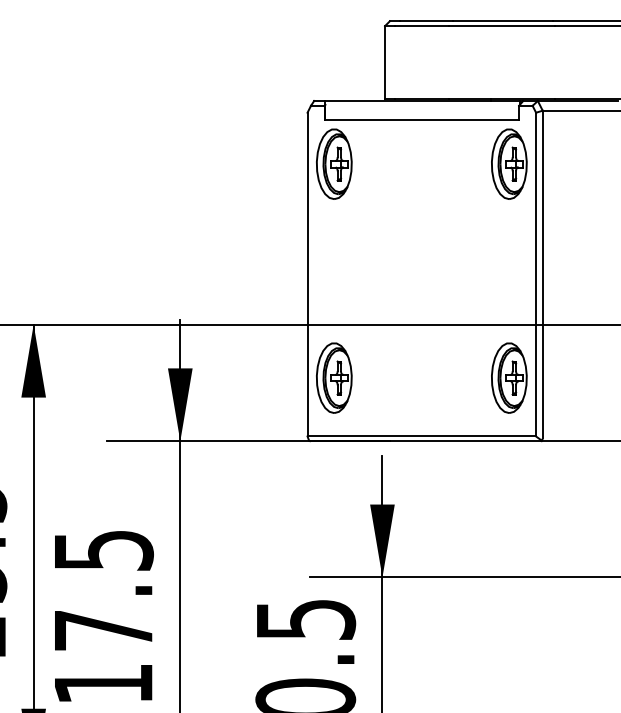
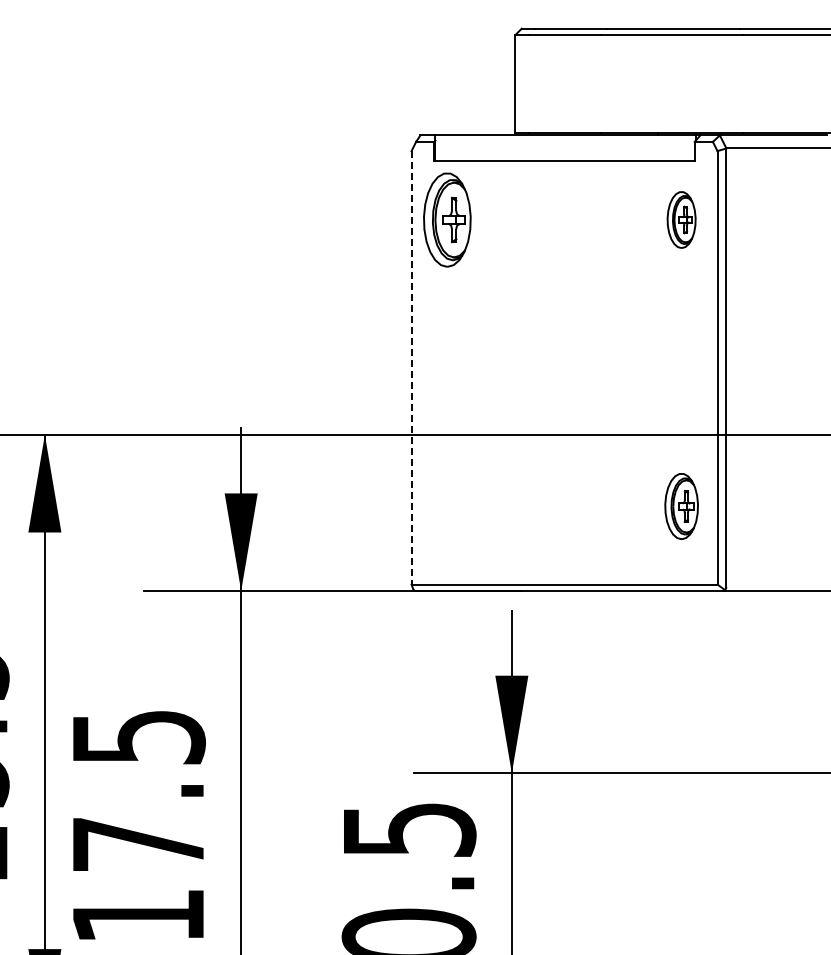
part: (509, 163) -> (681, 219), size x0.6
line: (307, 274) -> (411, 367), solid -> dashed
part: (334, 378) -> (447, 506), removed
part: (509, 378) -> (681, 506), size x0.7

